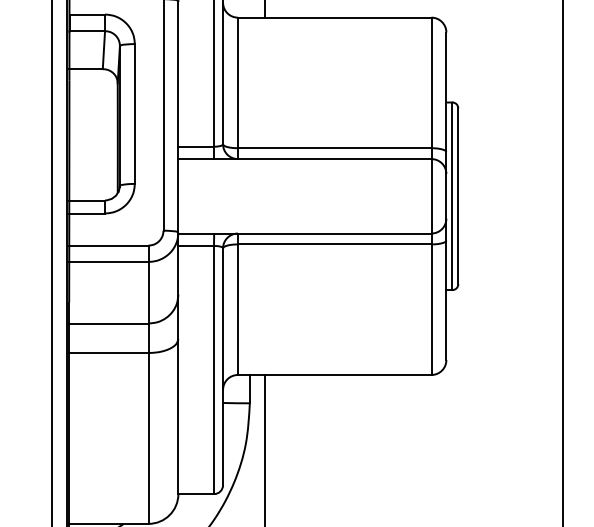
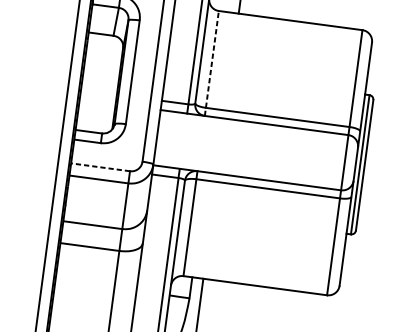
line: (237, 88) -> (211, 63), solid -> dashed
line: (108, 245) -> (100, 167), solid -> dashed

